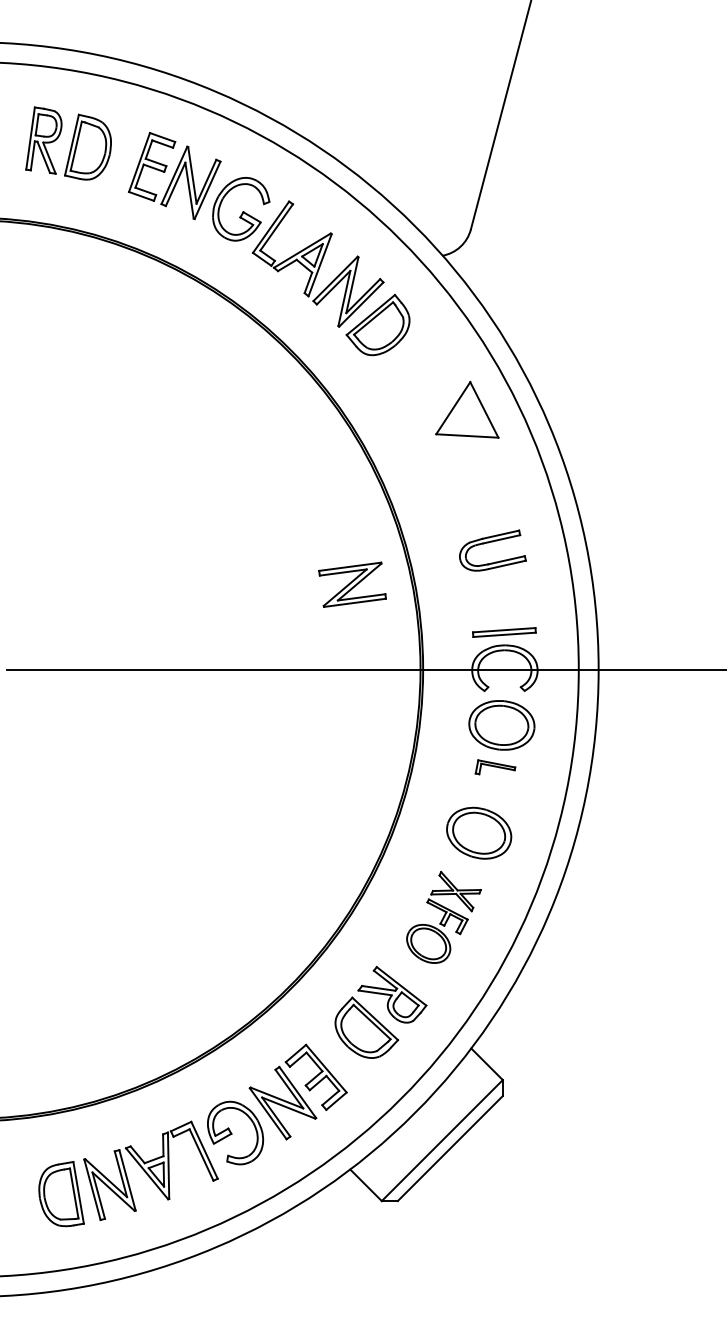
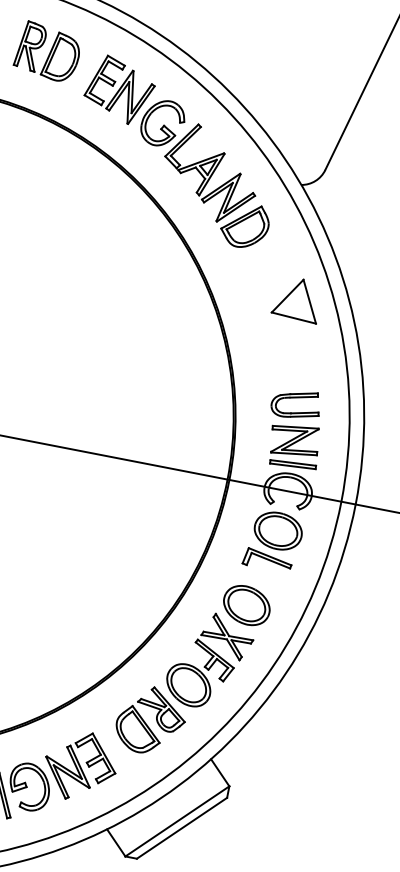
part: (352, 584) -> (294, 440), moved
part: (495, 766) -> (267, 559), size x1.67
part: (443, 917) -> (209, 661), size x1.43

